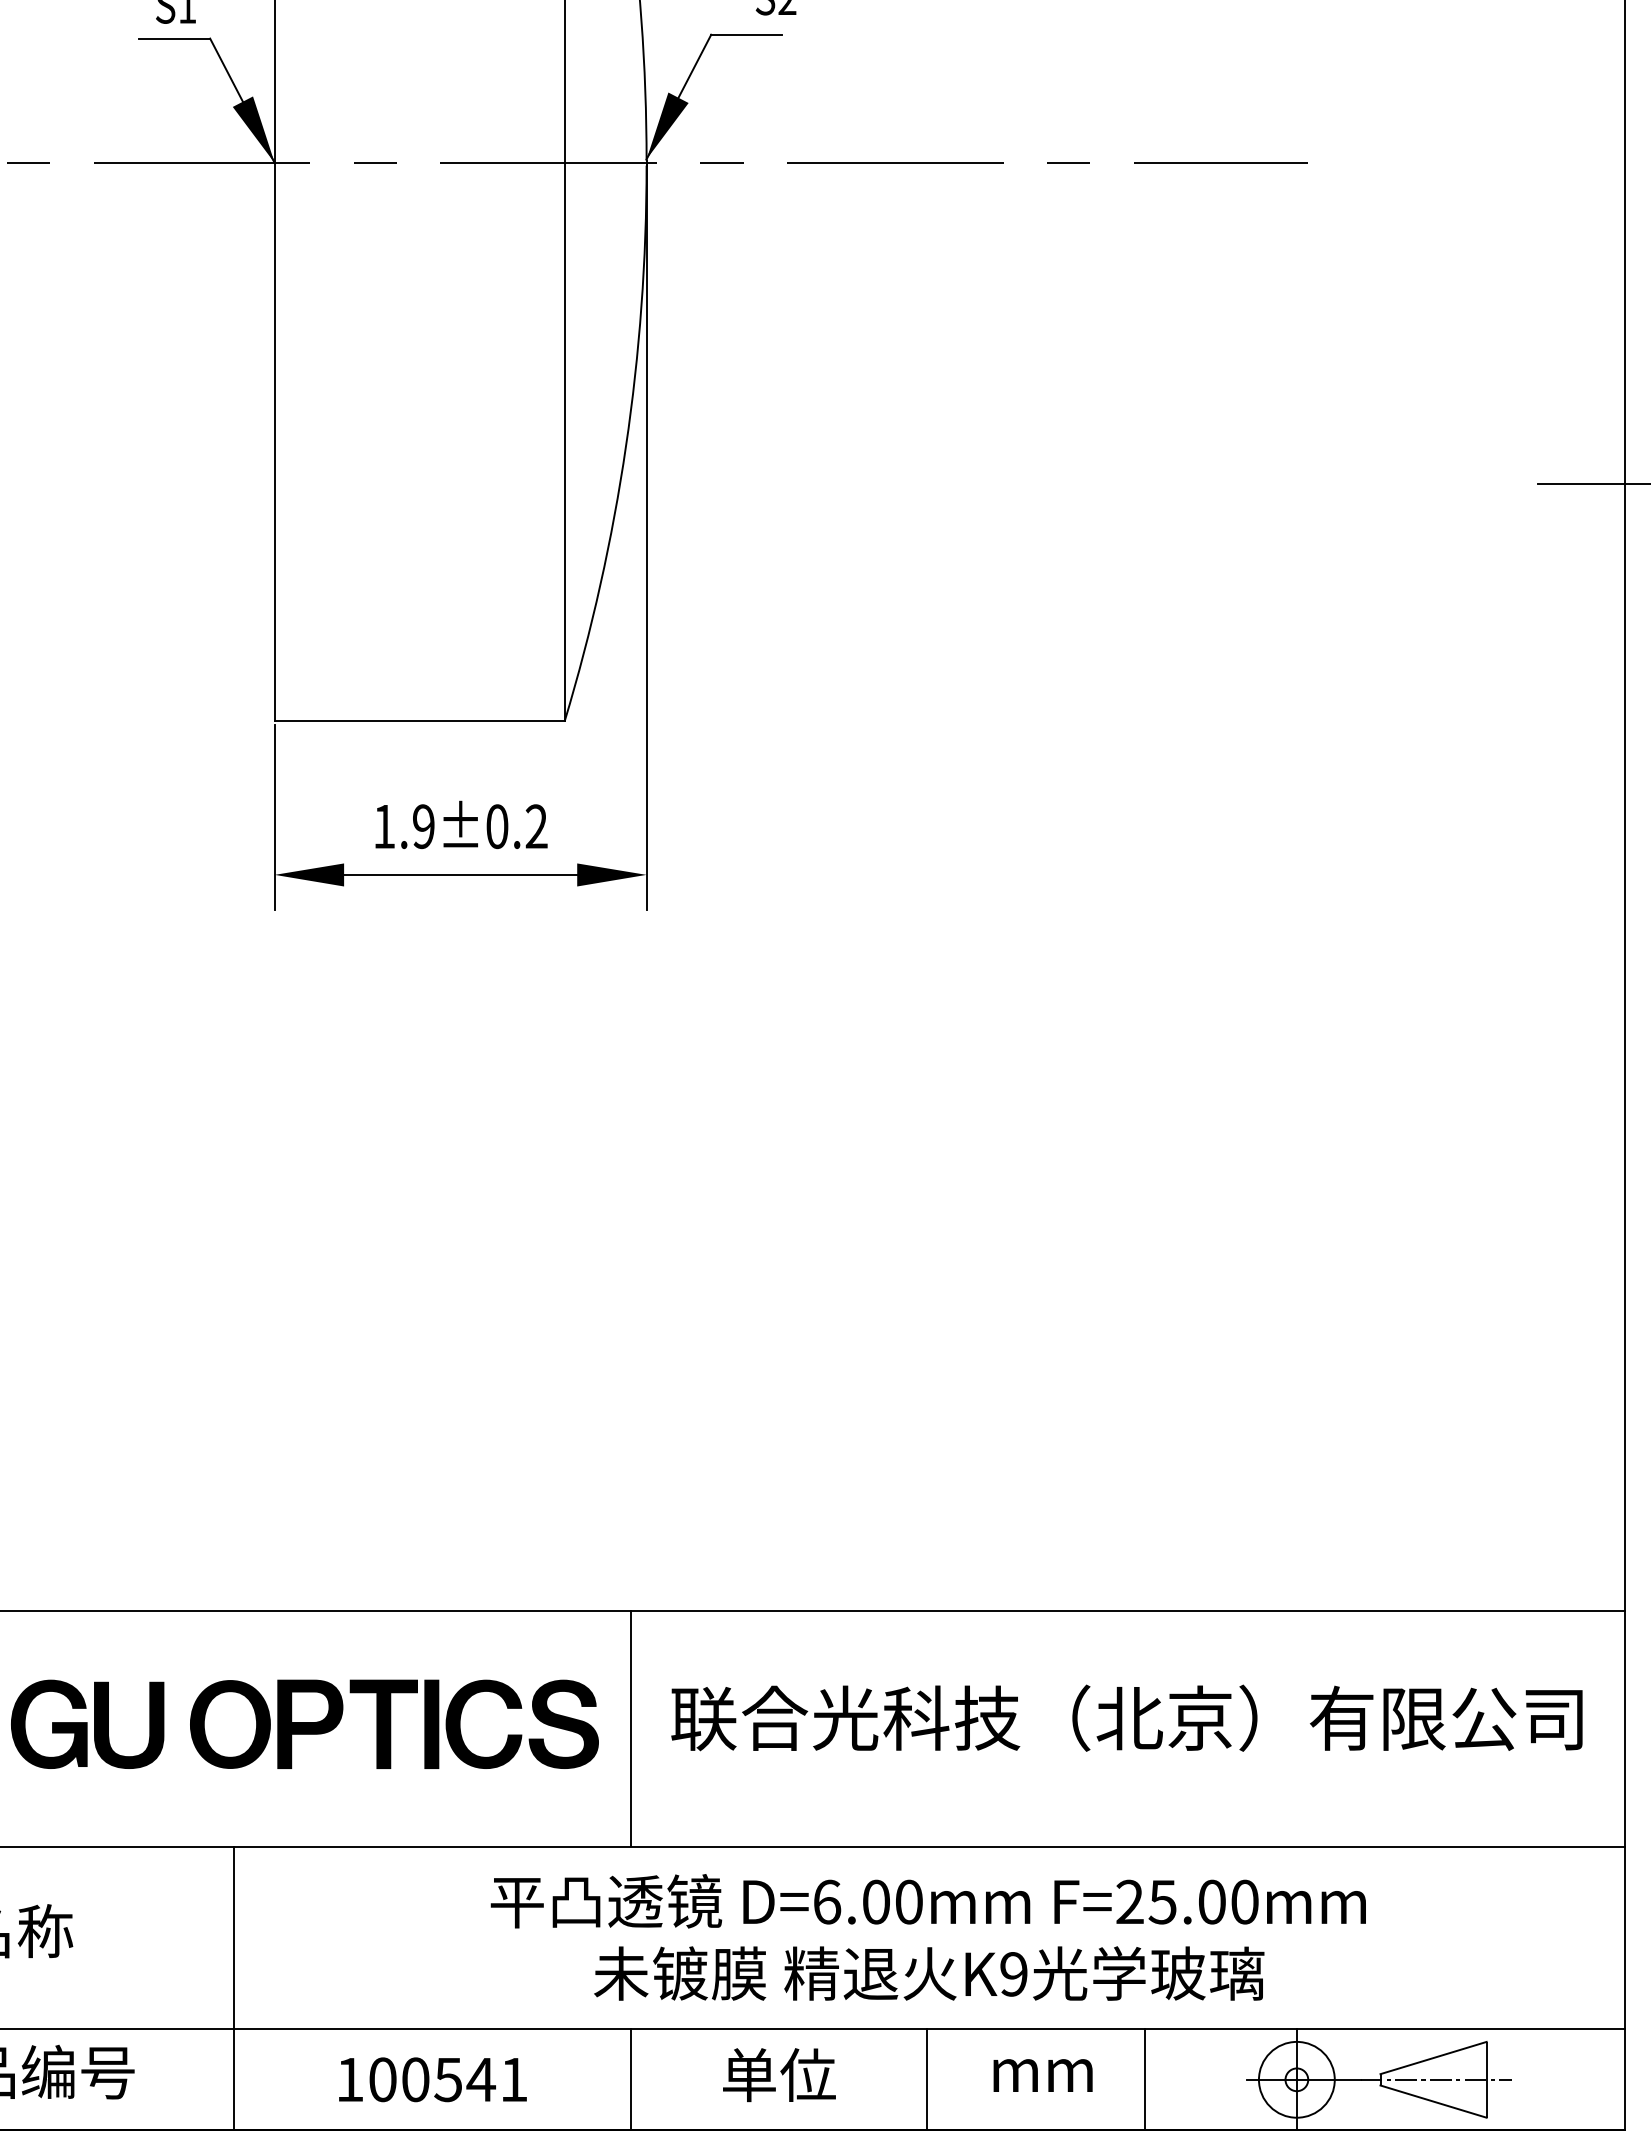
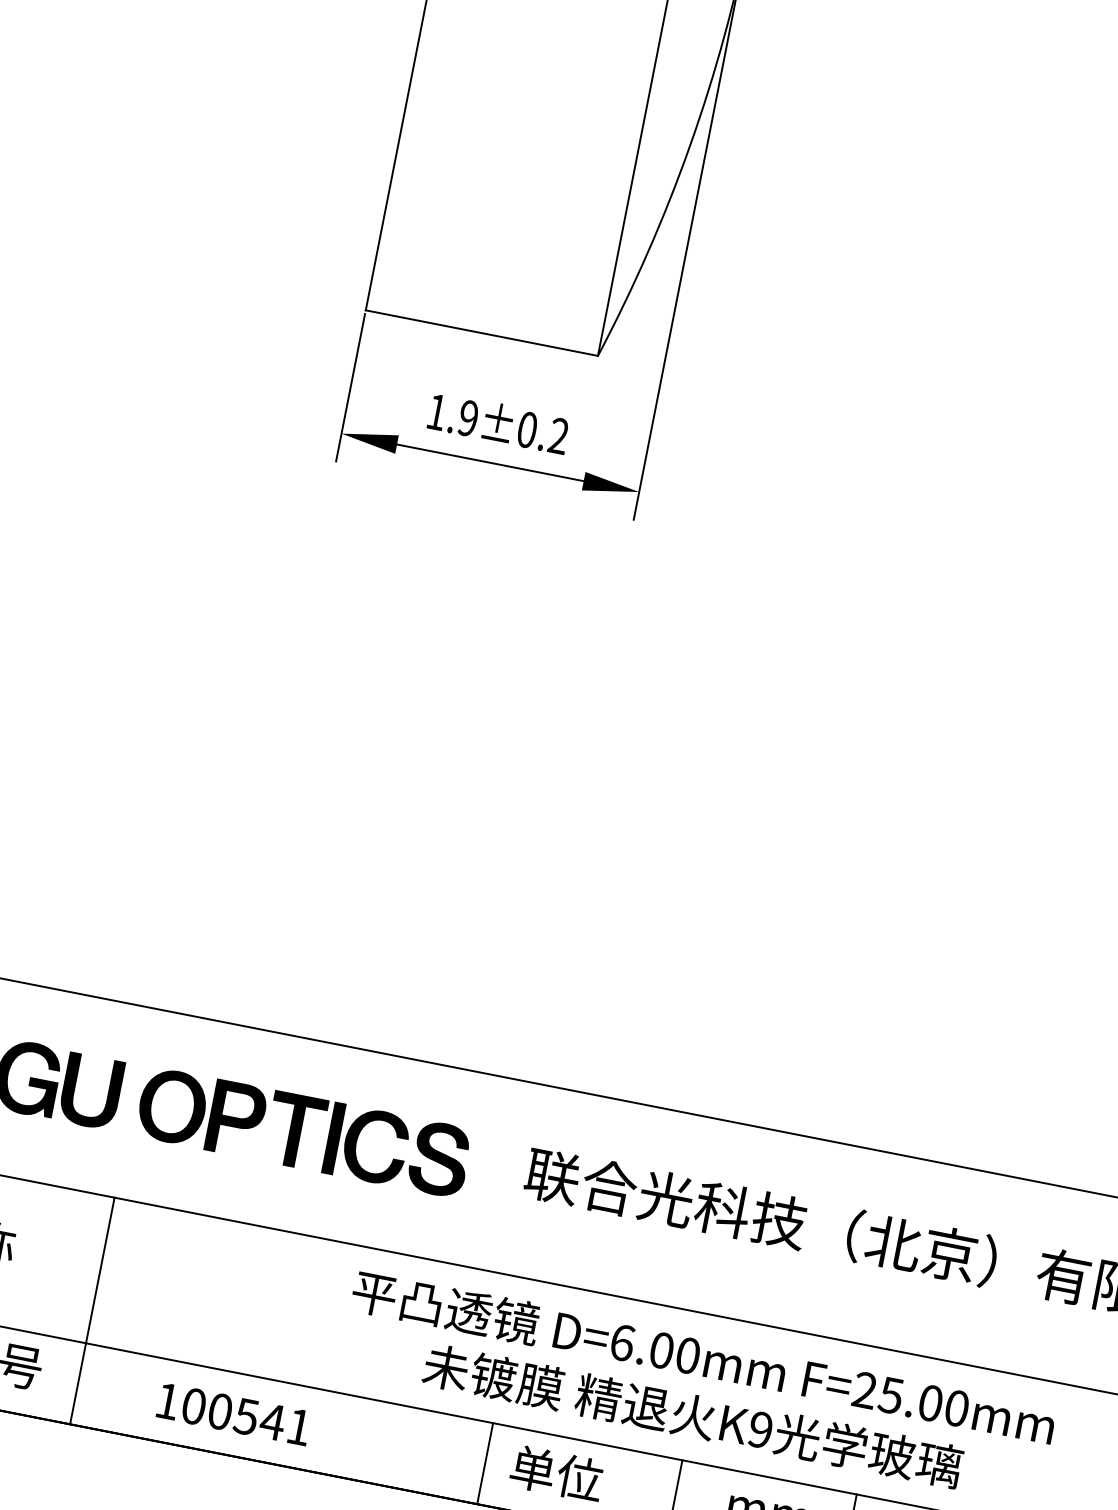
line: (630, 1727) -> (492, 1172), removed
line: (234, 1988) -> (92, 1310), moved
text: (432, 2079) -> (233, 1414), moved
line: (630, 2079) -> (485, 1463), moved

